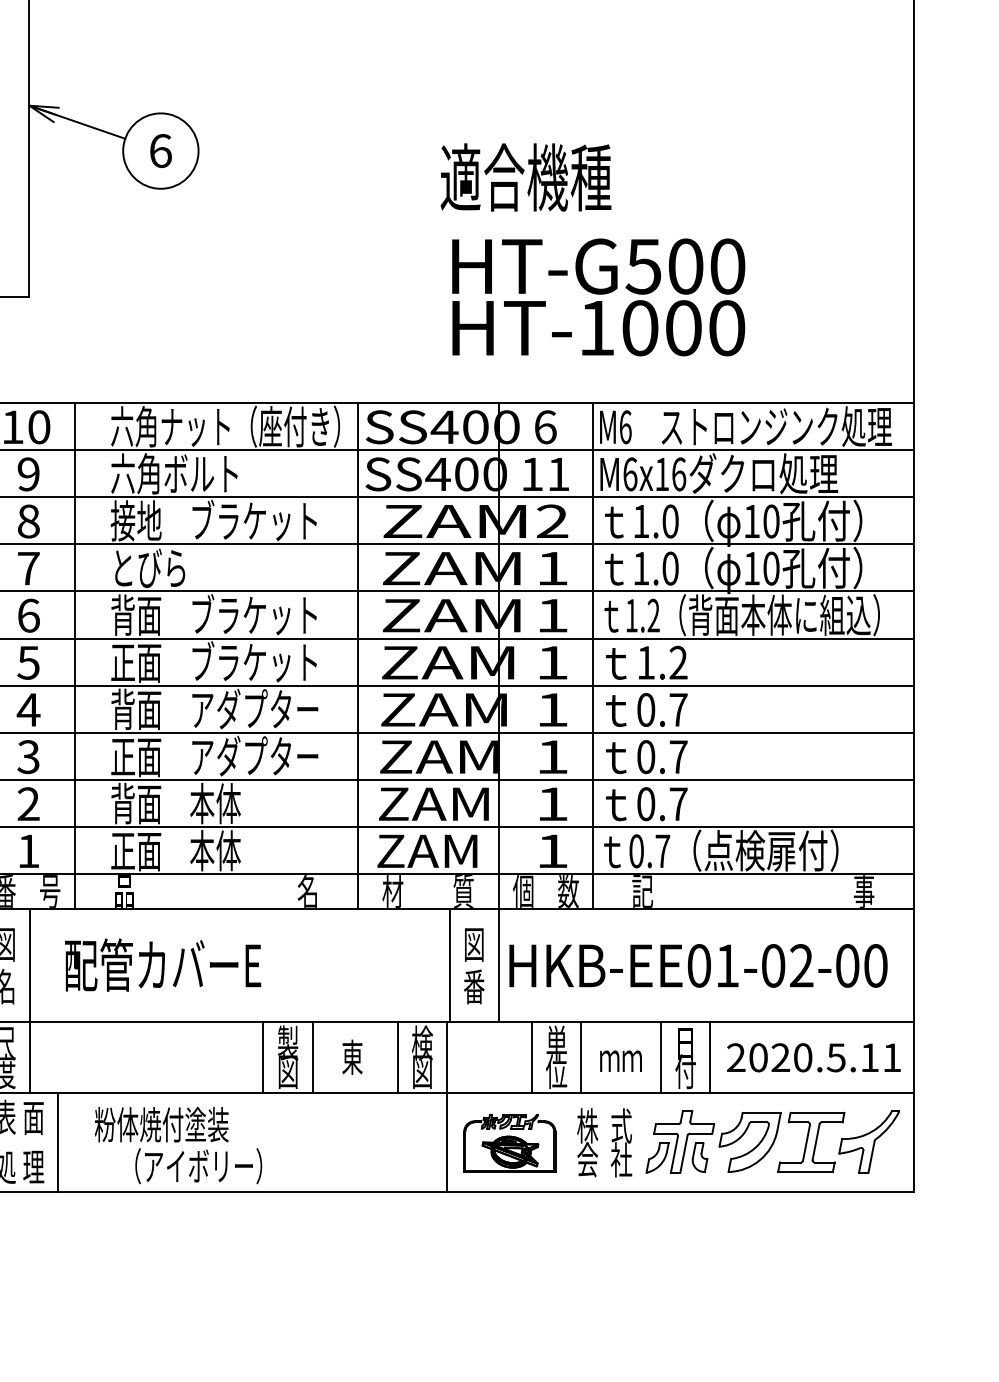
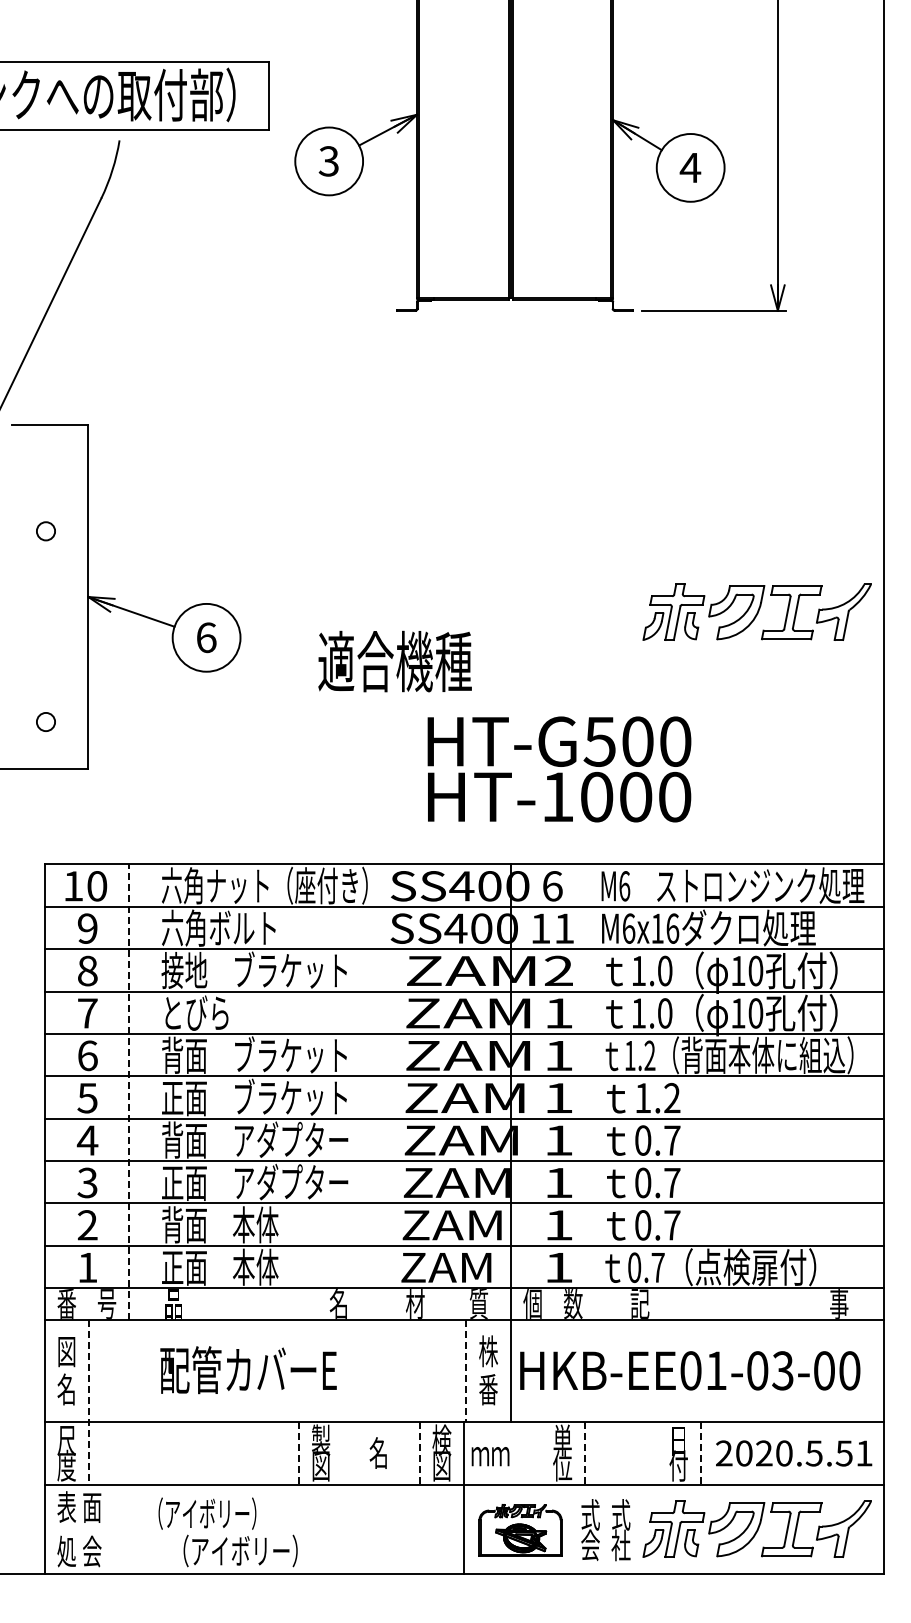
part: (772, 121) -> (756, 611), added
text: (525, 177) -> (394, 661), moved
text: (598, 297) -> (559, 769), moved
line: (75, 656) -> (129, 1092), solid -> dashed
line: (357, 656) -> (383, 1092), removed
line: (593, 656) -> (595, 1092), removed
text: (474, 944) -> (488, 1351), 図 -> 株
text: (162, 965) -> (248, 1370), moved
line: (449, 965) -> (466, 1370), solid -> dashed
text: (801, 965) -> (782, 1370), HKB-EE01-02-00 -> HKB-EE01-03-00
line: (30, 1001) -> (89, 1402), solid -> dashed
text: (351, 1056) -> (378, 1452), 東 -> 名
line: (263, 1057) -> (298, 1453), solid -> dashed
line: (313, 1057) -> (343, 1453), removed
line: (397, 1057) -> (419, 1453), solid -> dashed
line: (532, 1057) -> (540, 1453), removed
line: (580, 1057) -> (584, 1453), solid -> dashed
line: (660, 1057) -> (656, 1453), removed
line: (709, 1057) -> (700, 1453), solid -> dashed
text: (868, 1057) -> (843, 1453), 2020.5.11 -> 2020.5.51
text: (620, 1061) -> (490, 1456), moved
text: (161, 1124) -> (207, 1513), 粉体焼付塗装 -> （アイボリー）
text: (587, 1125) -> (590, 1514), 株 -> 式
line: (58, 1142) -> (114, 1529), removed
text: (32, 1166) -> (91, 1551), 理 -> 会

